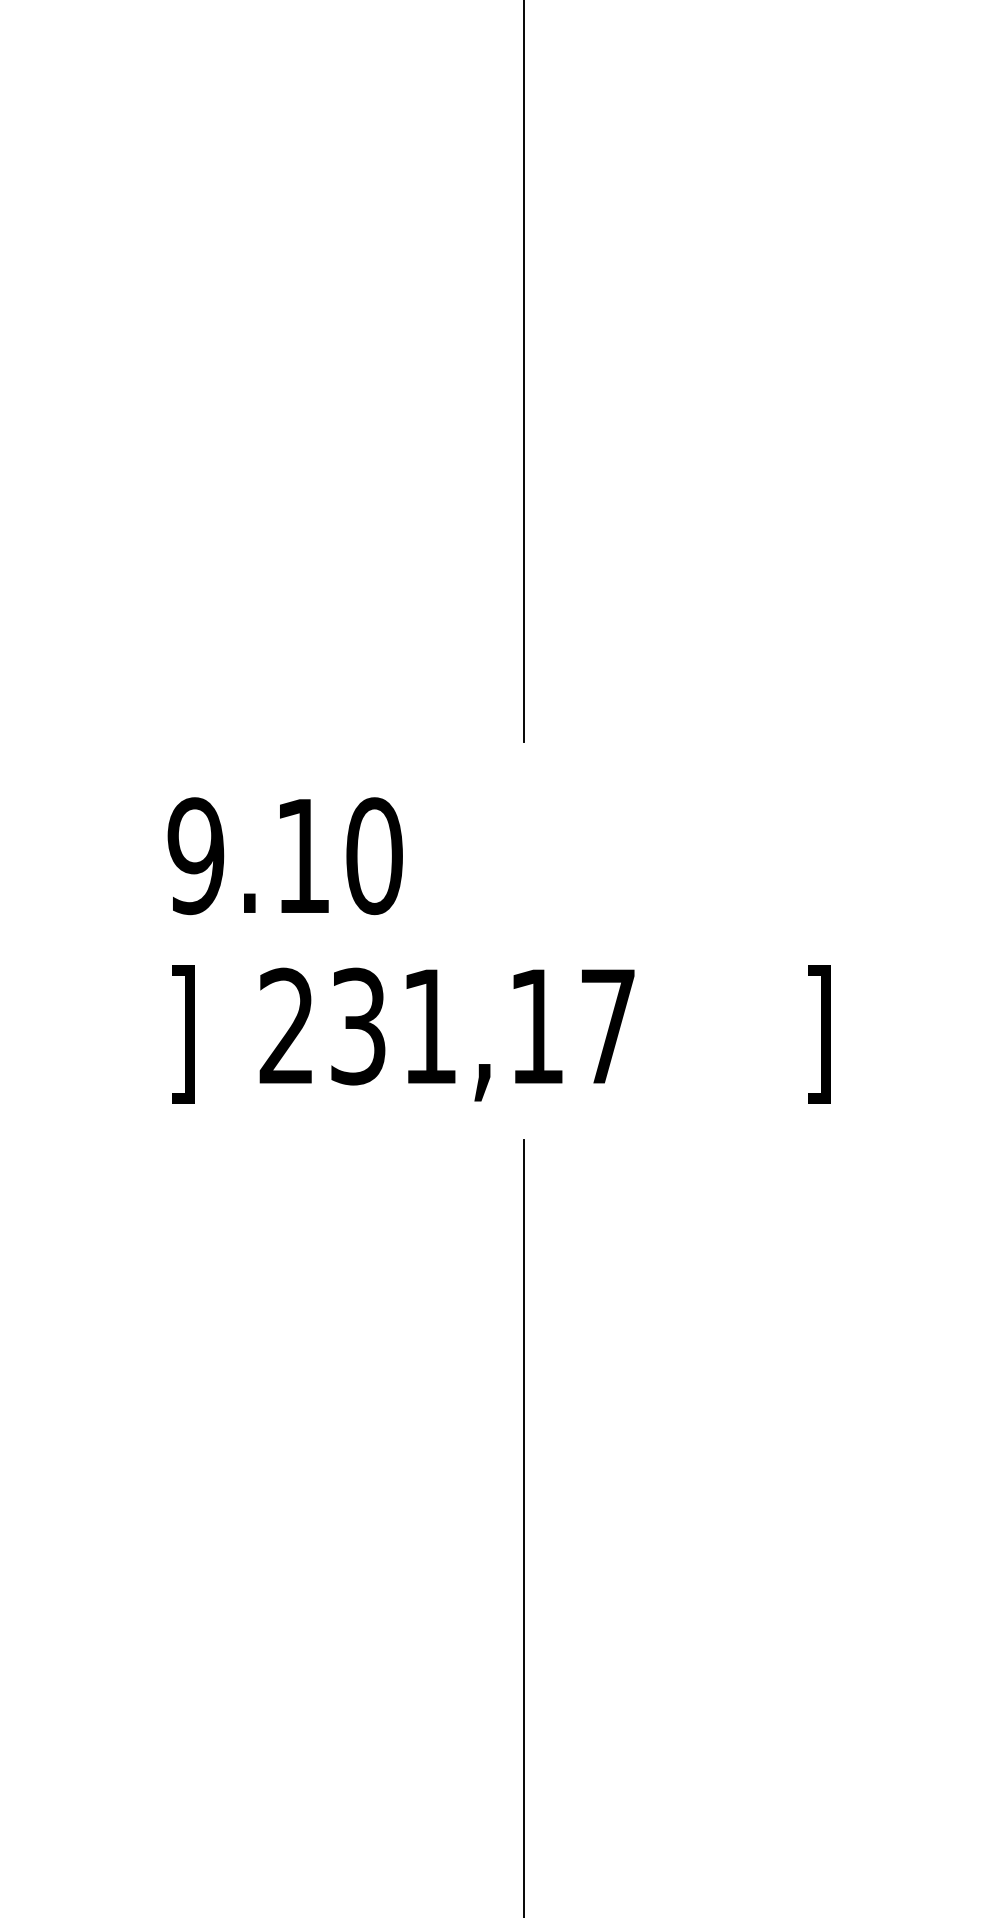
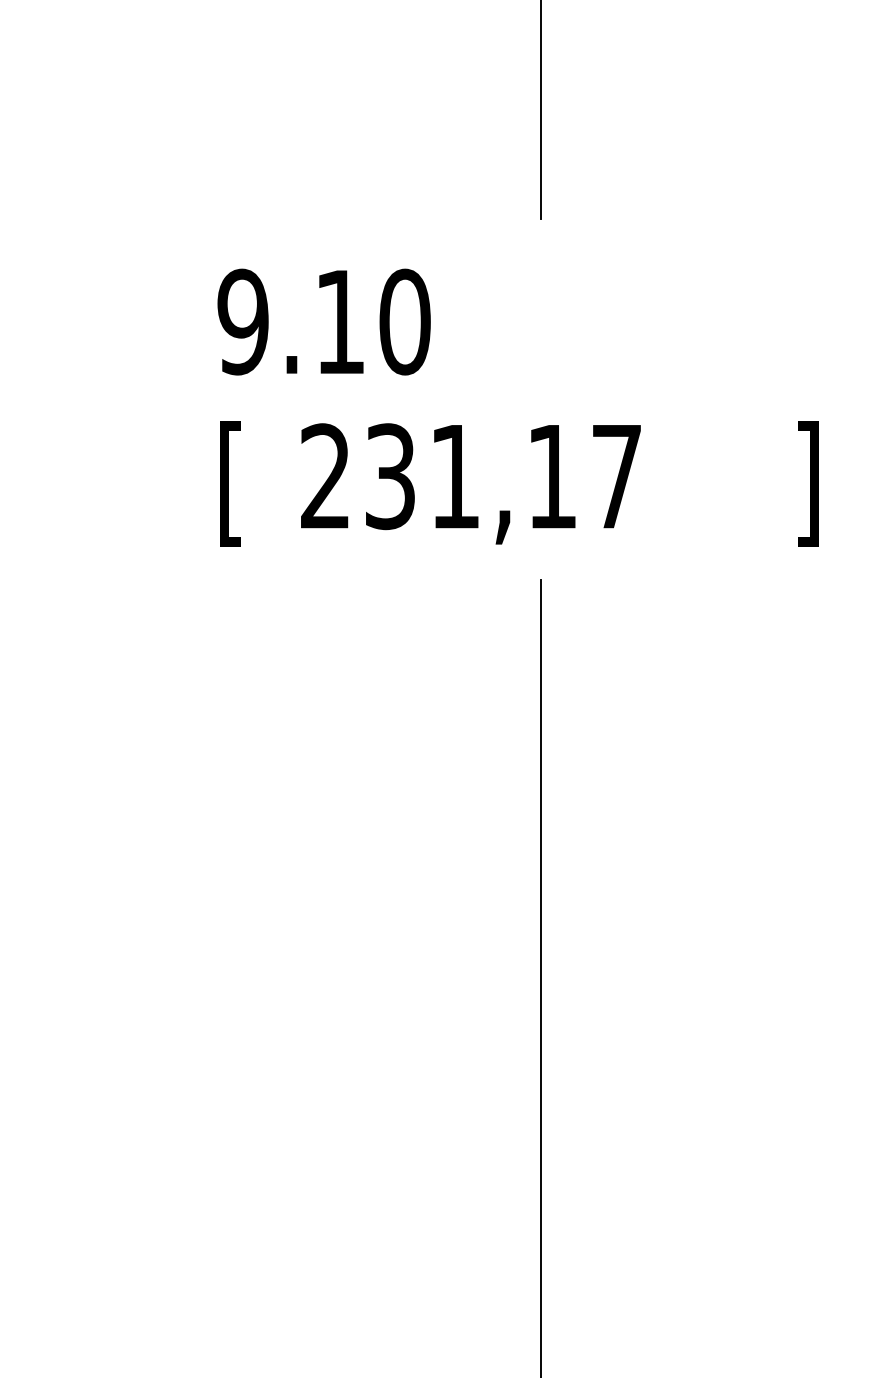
text: (182, 1034) -> (230, 483), ] -> [

